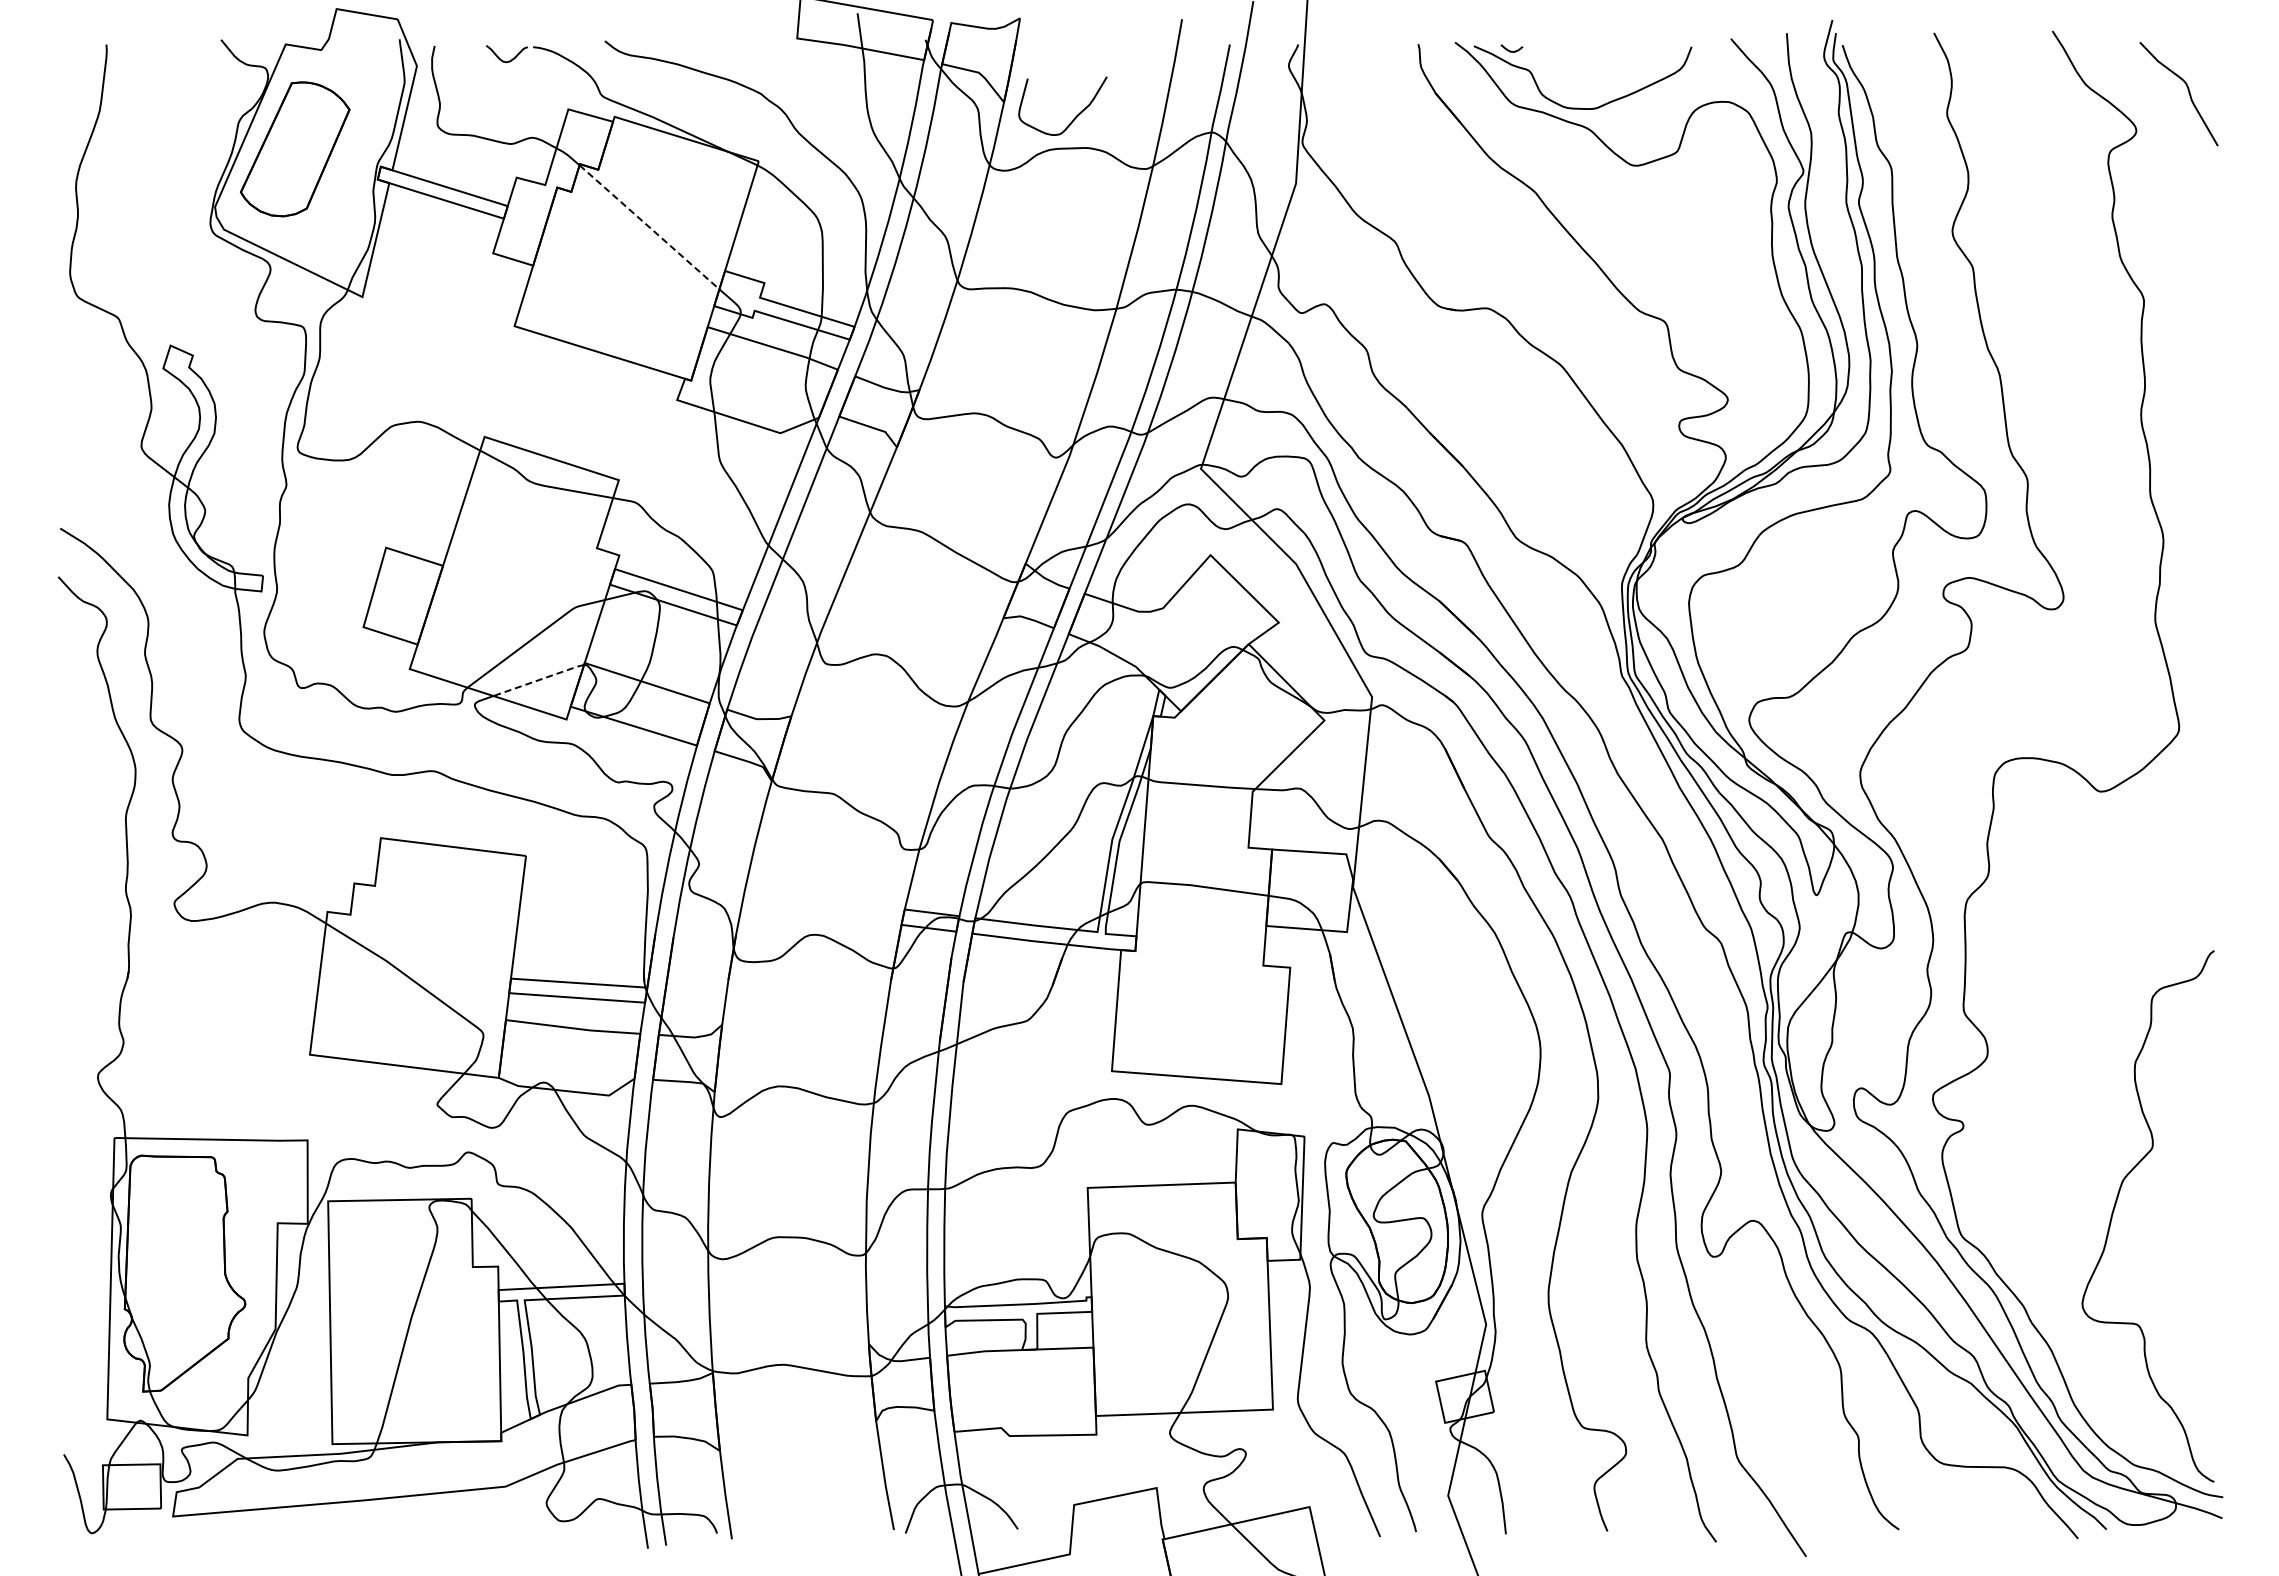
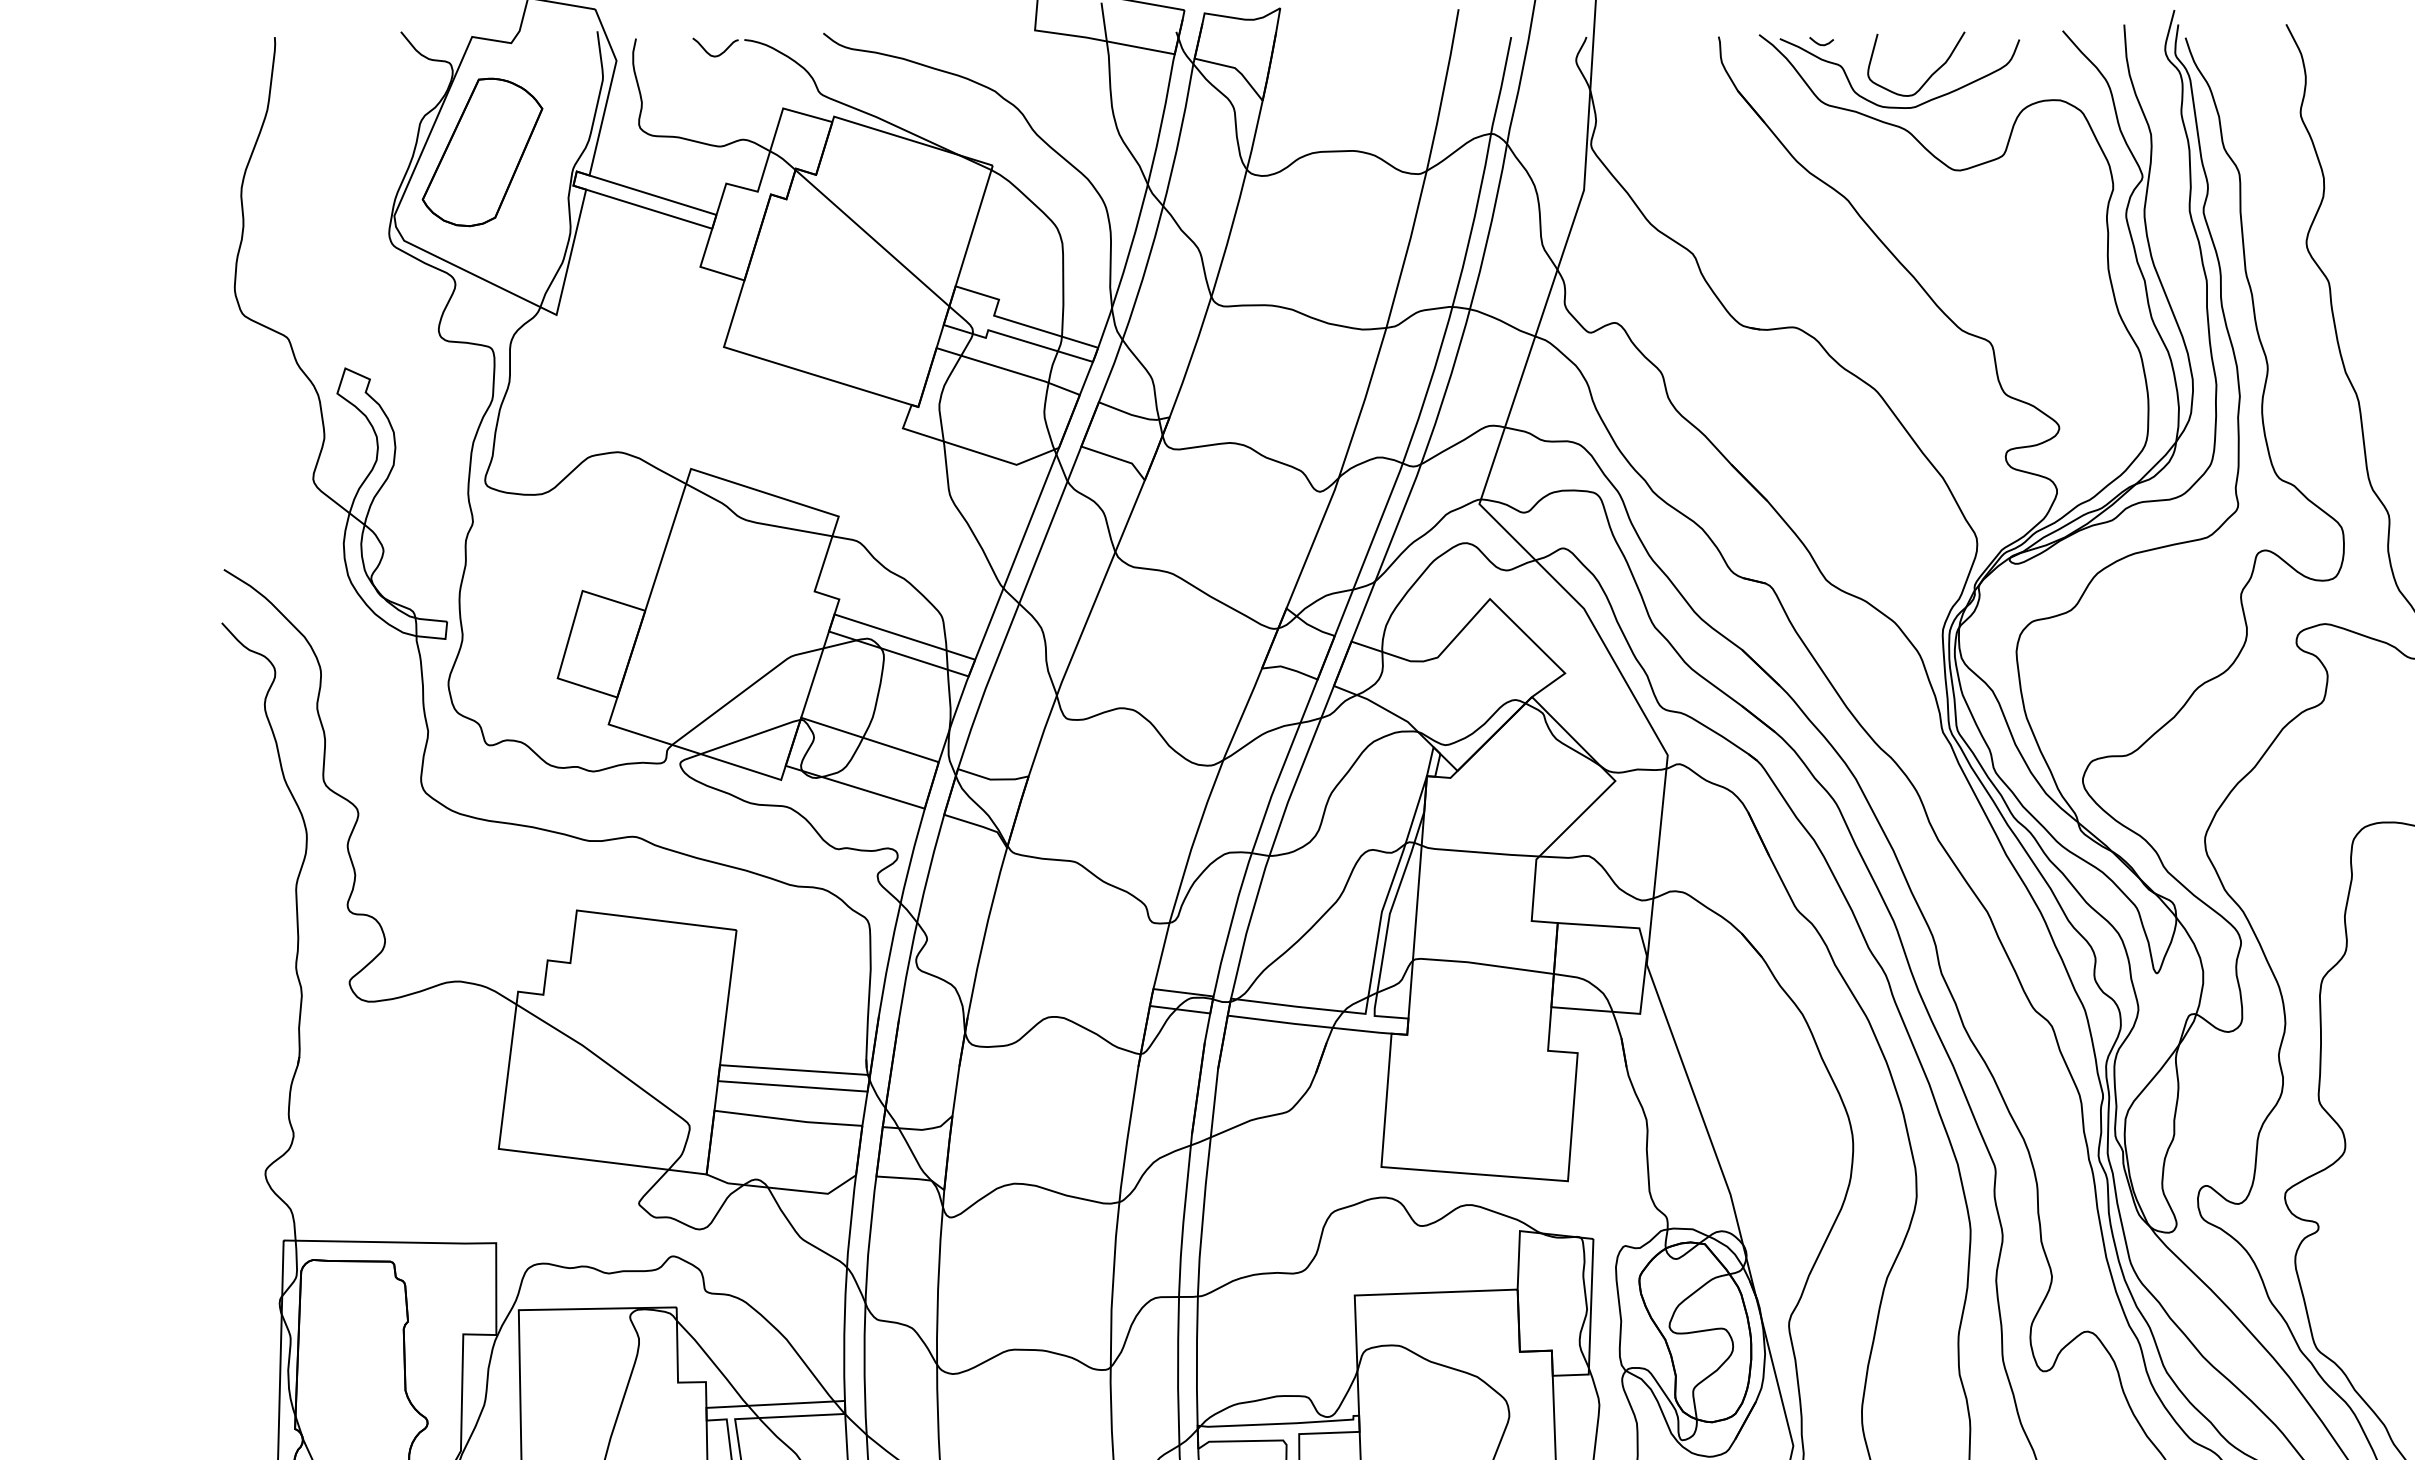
curve: (1074, 117) -> (1929, 76), moved
line: (649, 227) -> (872, 238), dashed -> solid
line: (539, 679) -> (751, 735), dashed -> solid

